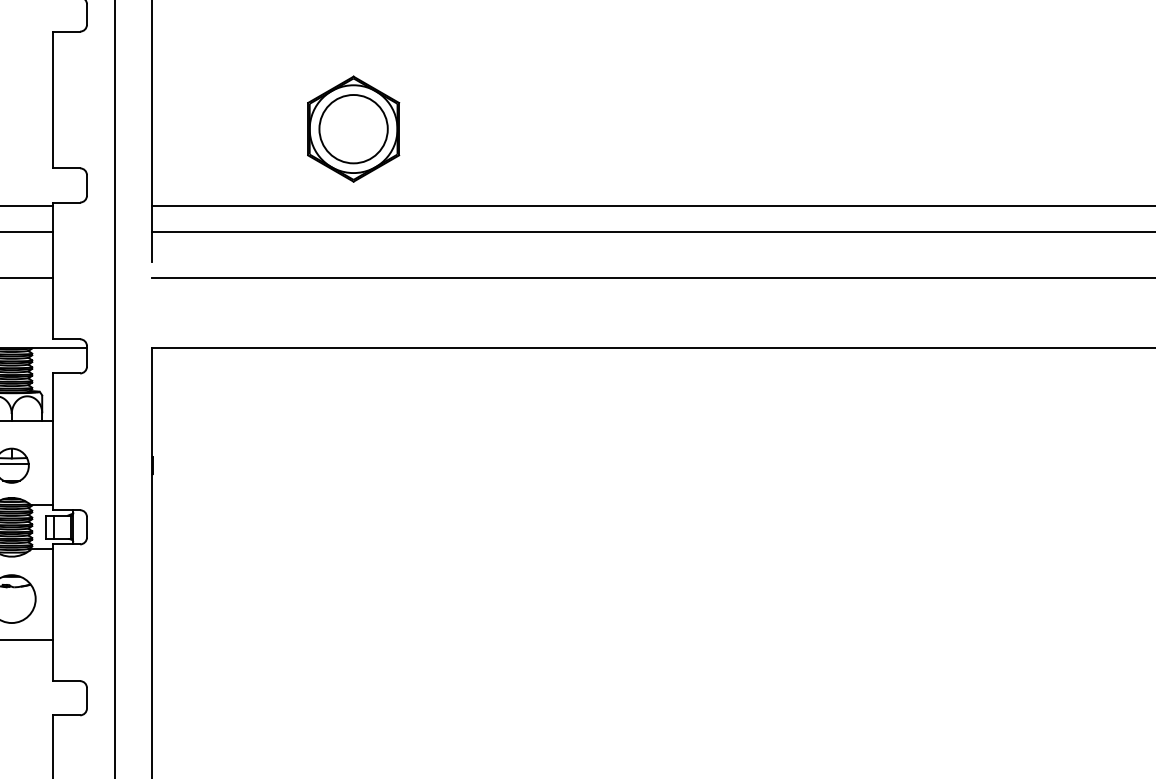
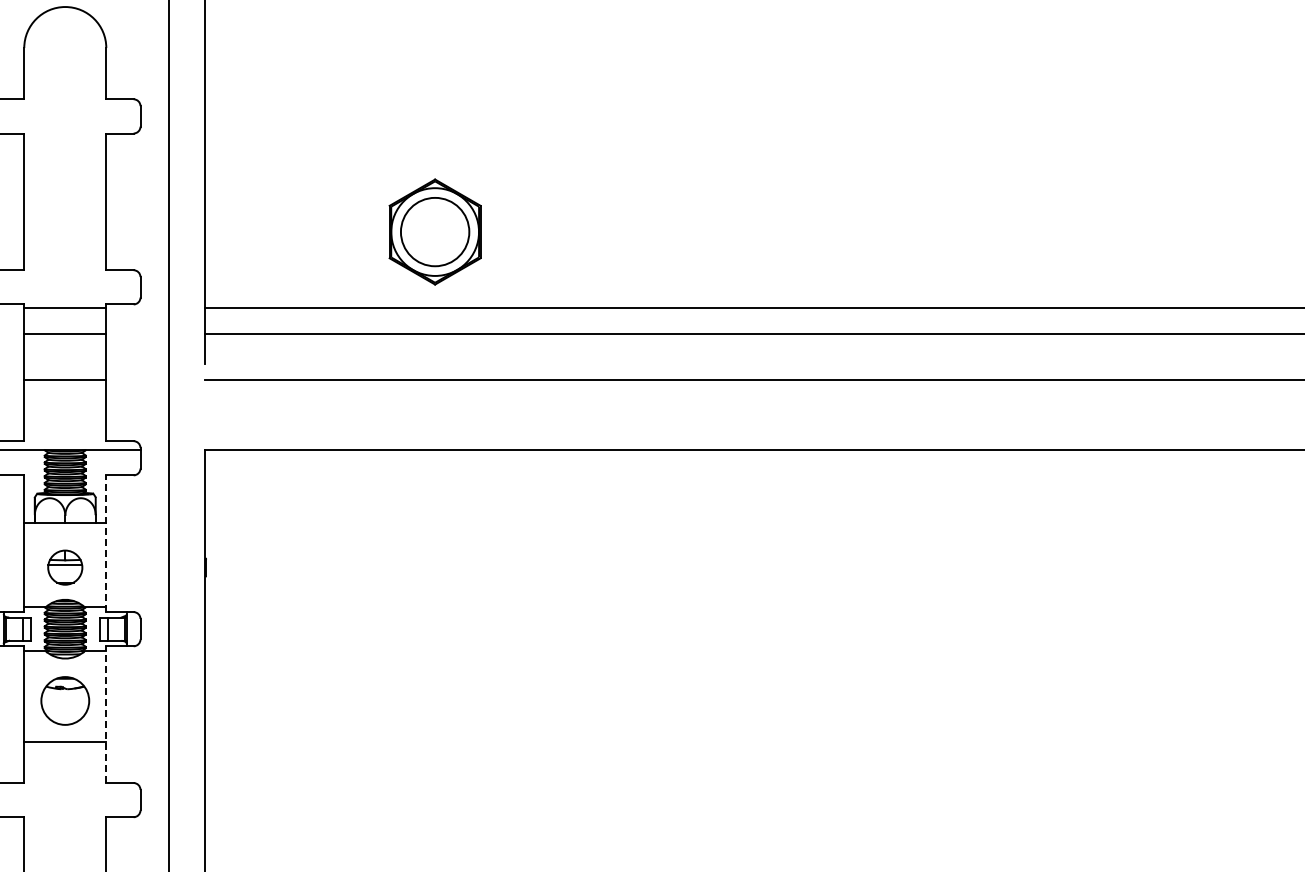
part: (352, 128) -> (434, 231), moved
line: (52, 441) -> (106, 543), solid -> dashed
line: (52, 612) -> (106, 714), solid -> dashed

